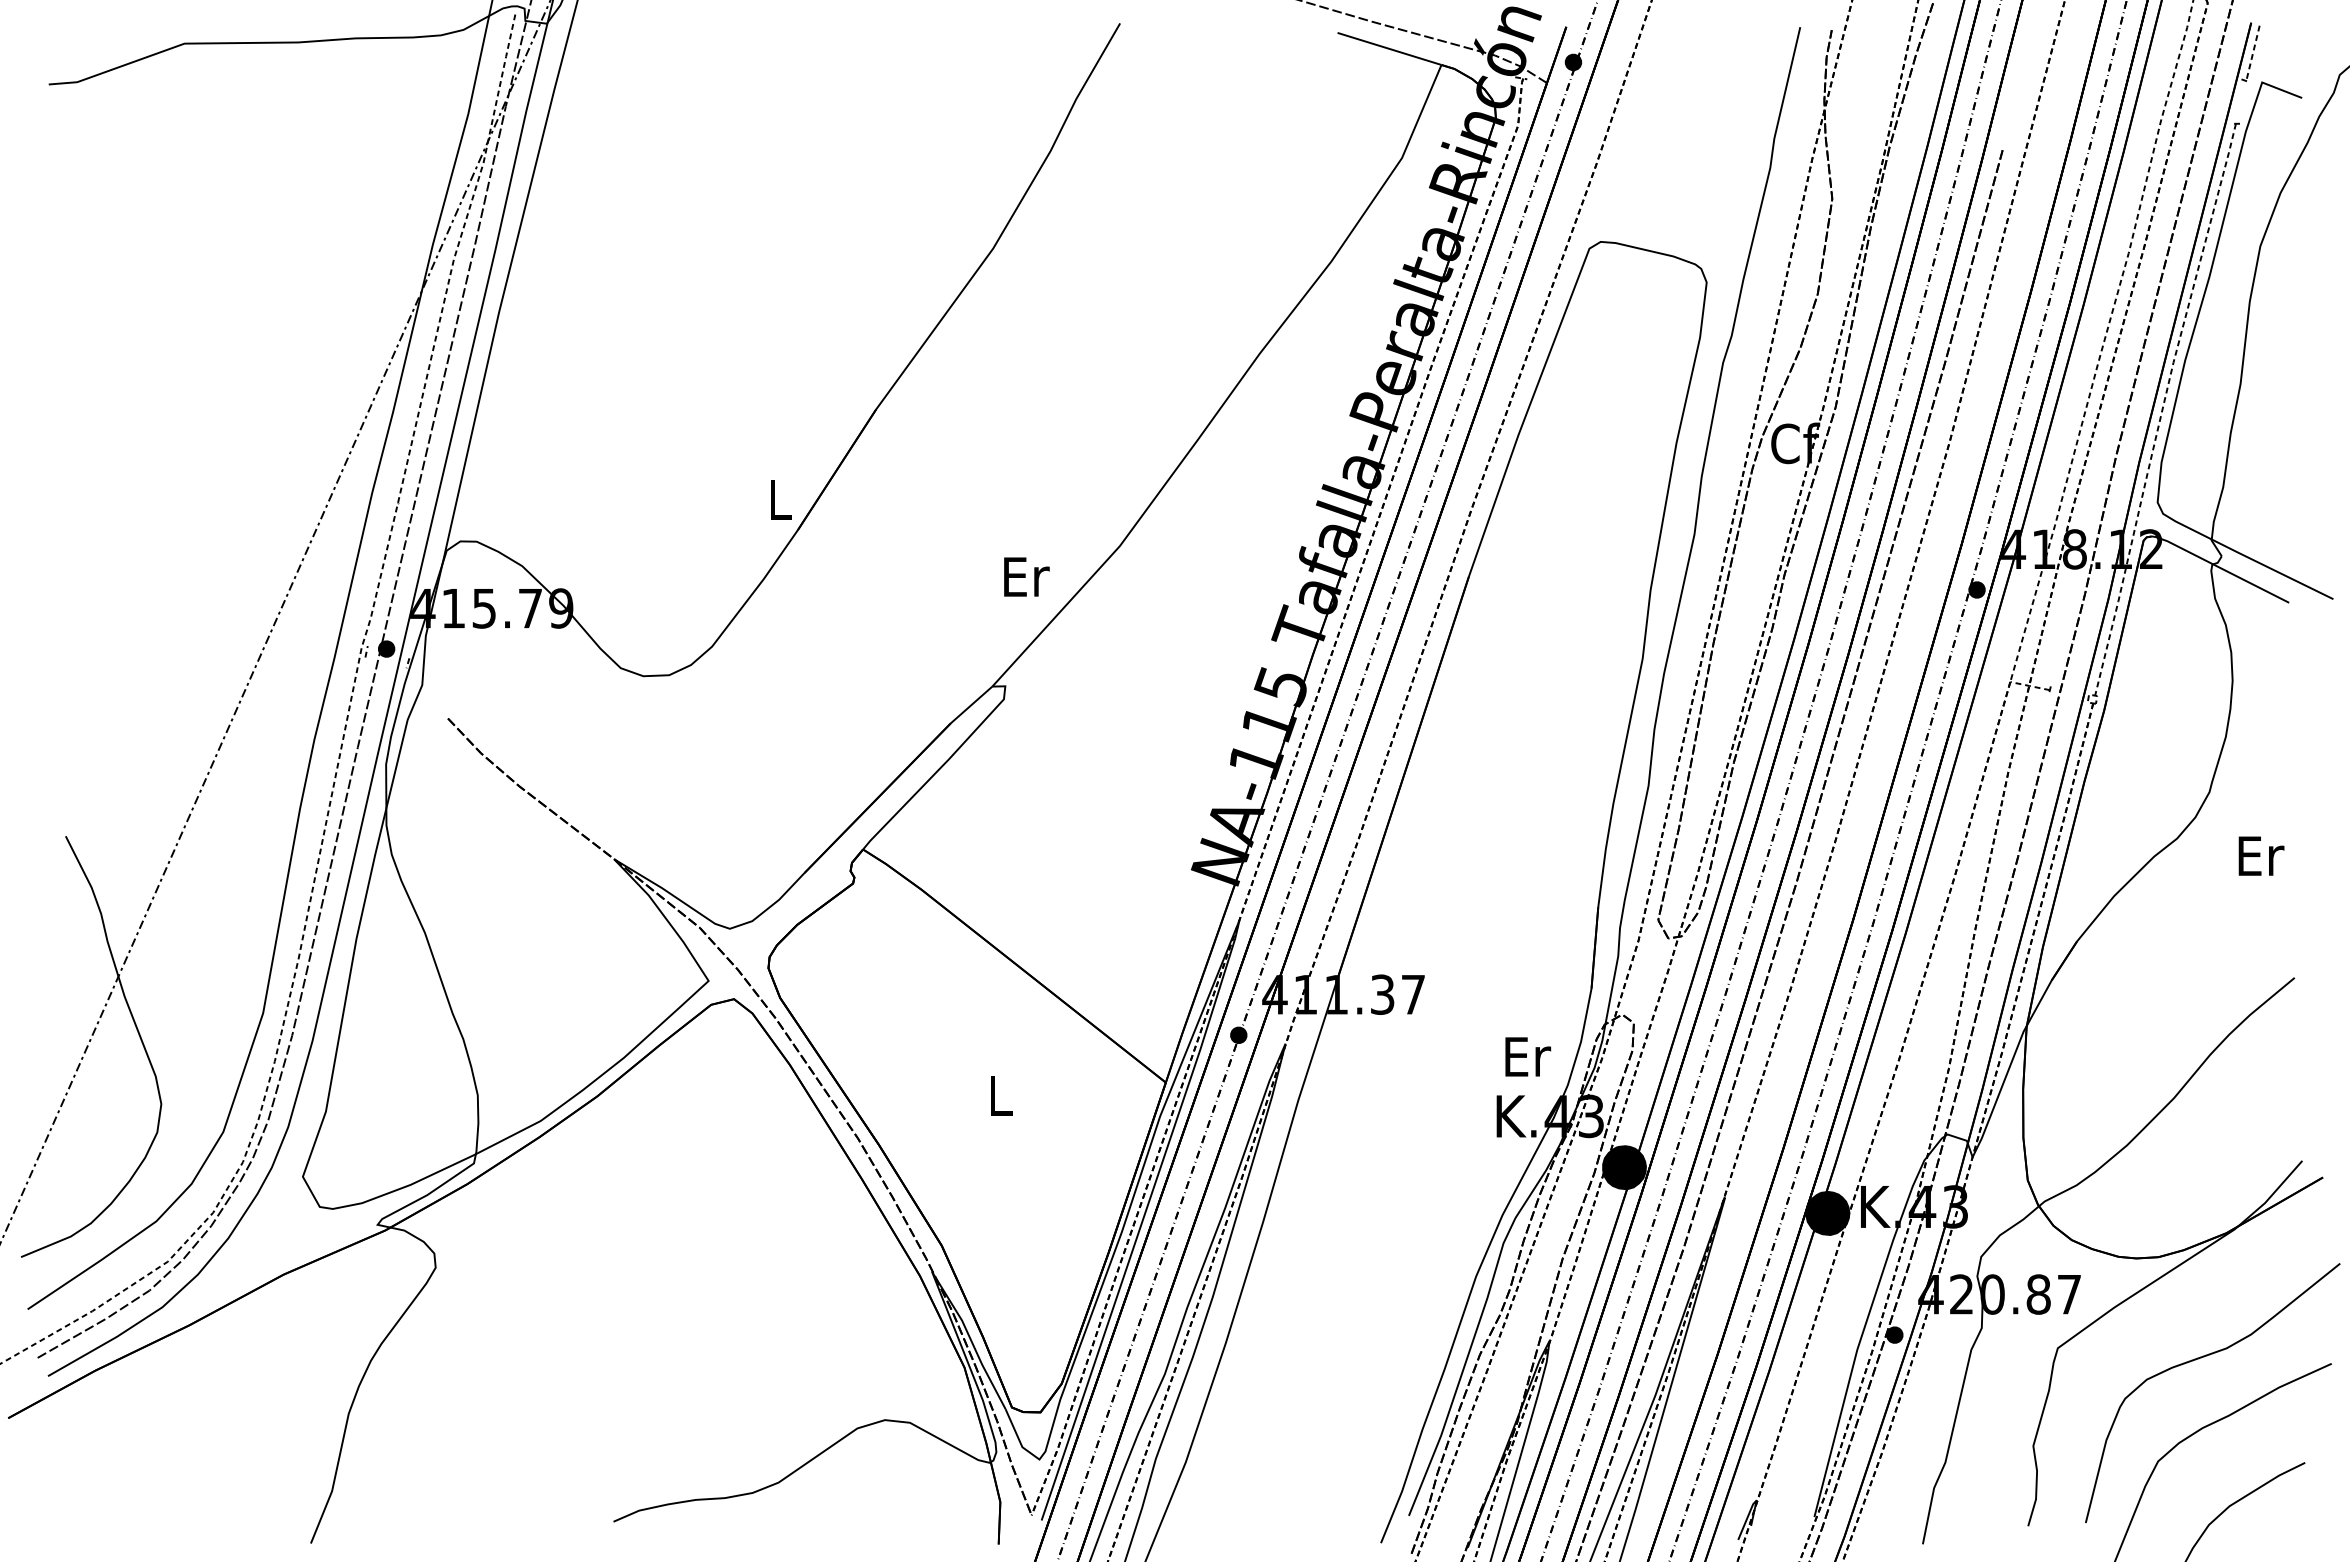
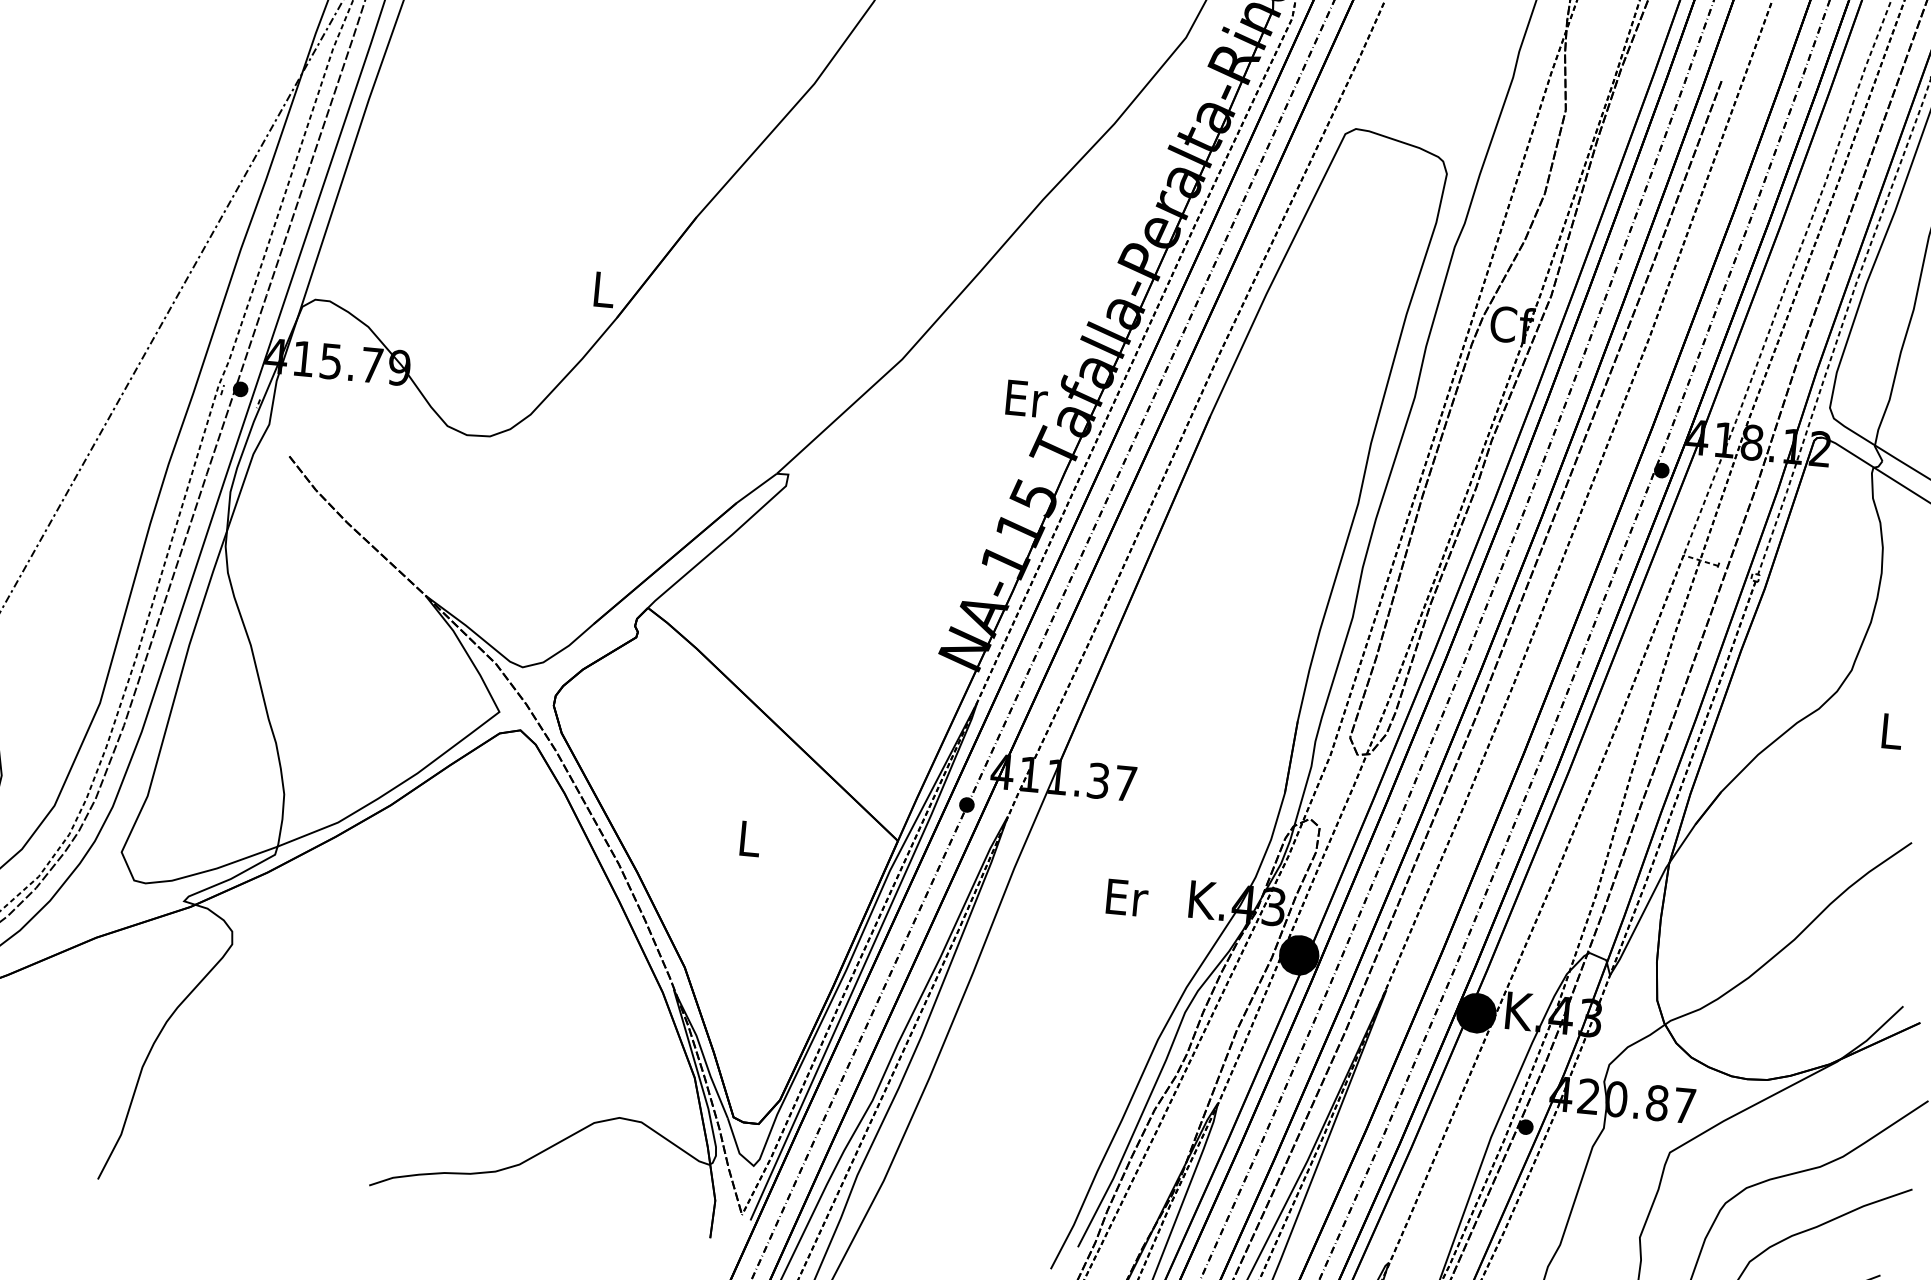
text: (1026, 576) -> (1026, 398), moved
text: (2261, 855) -> (1892, 730), Er -> L
text: (1528, 1056) -> (1127, 897), moved

